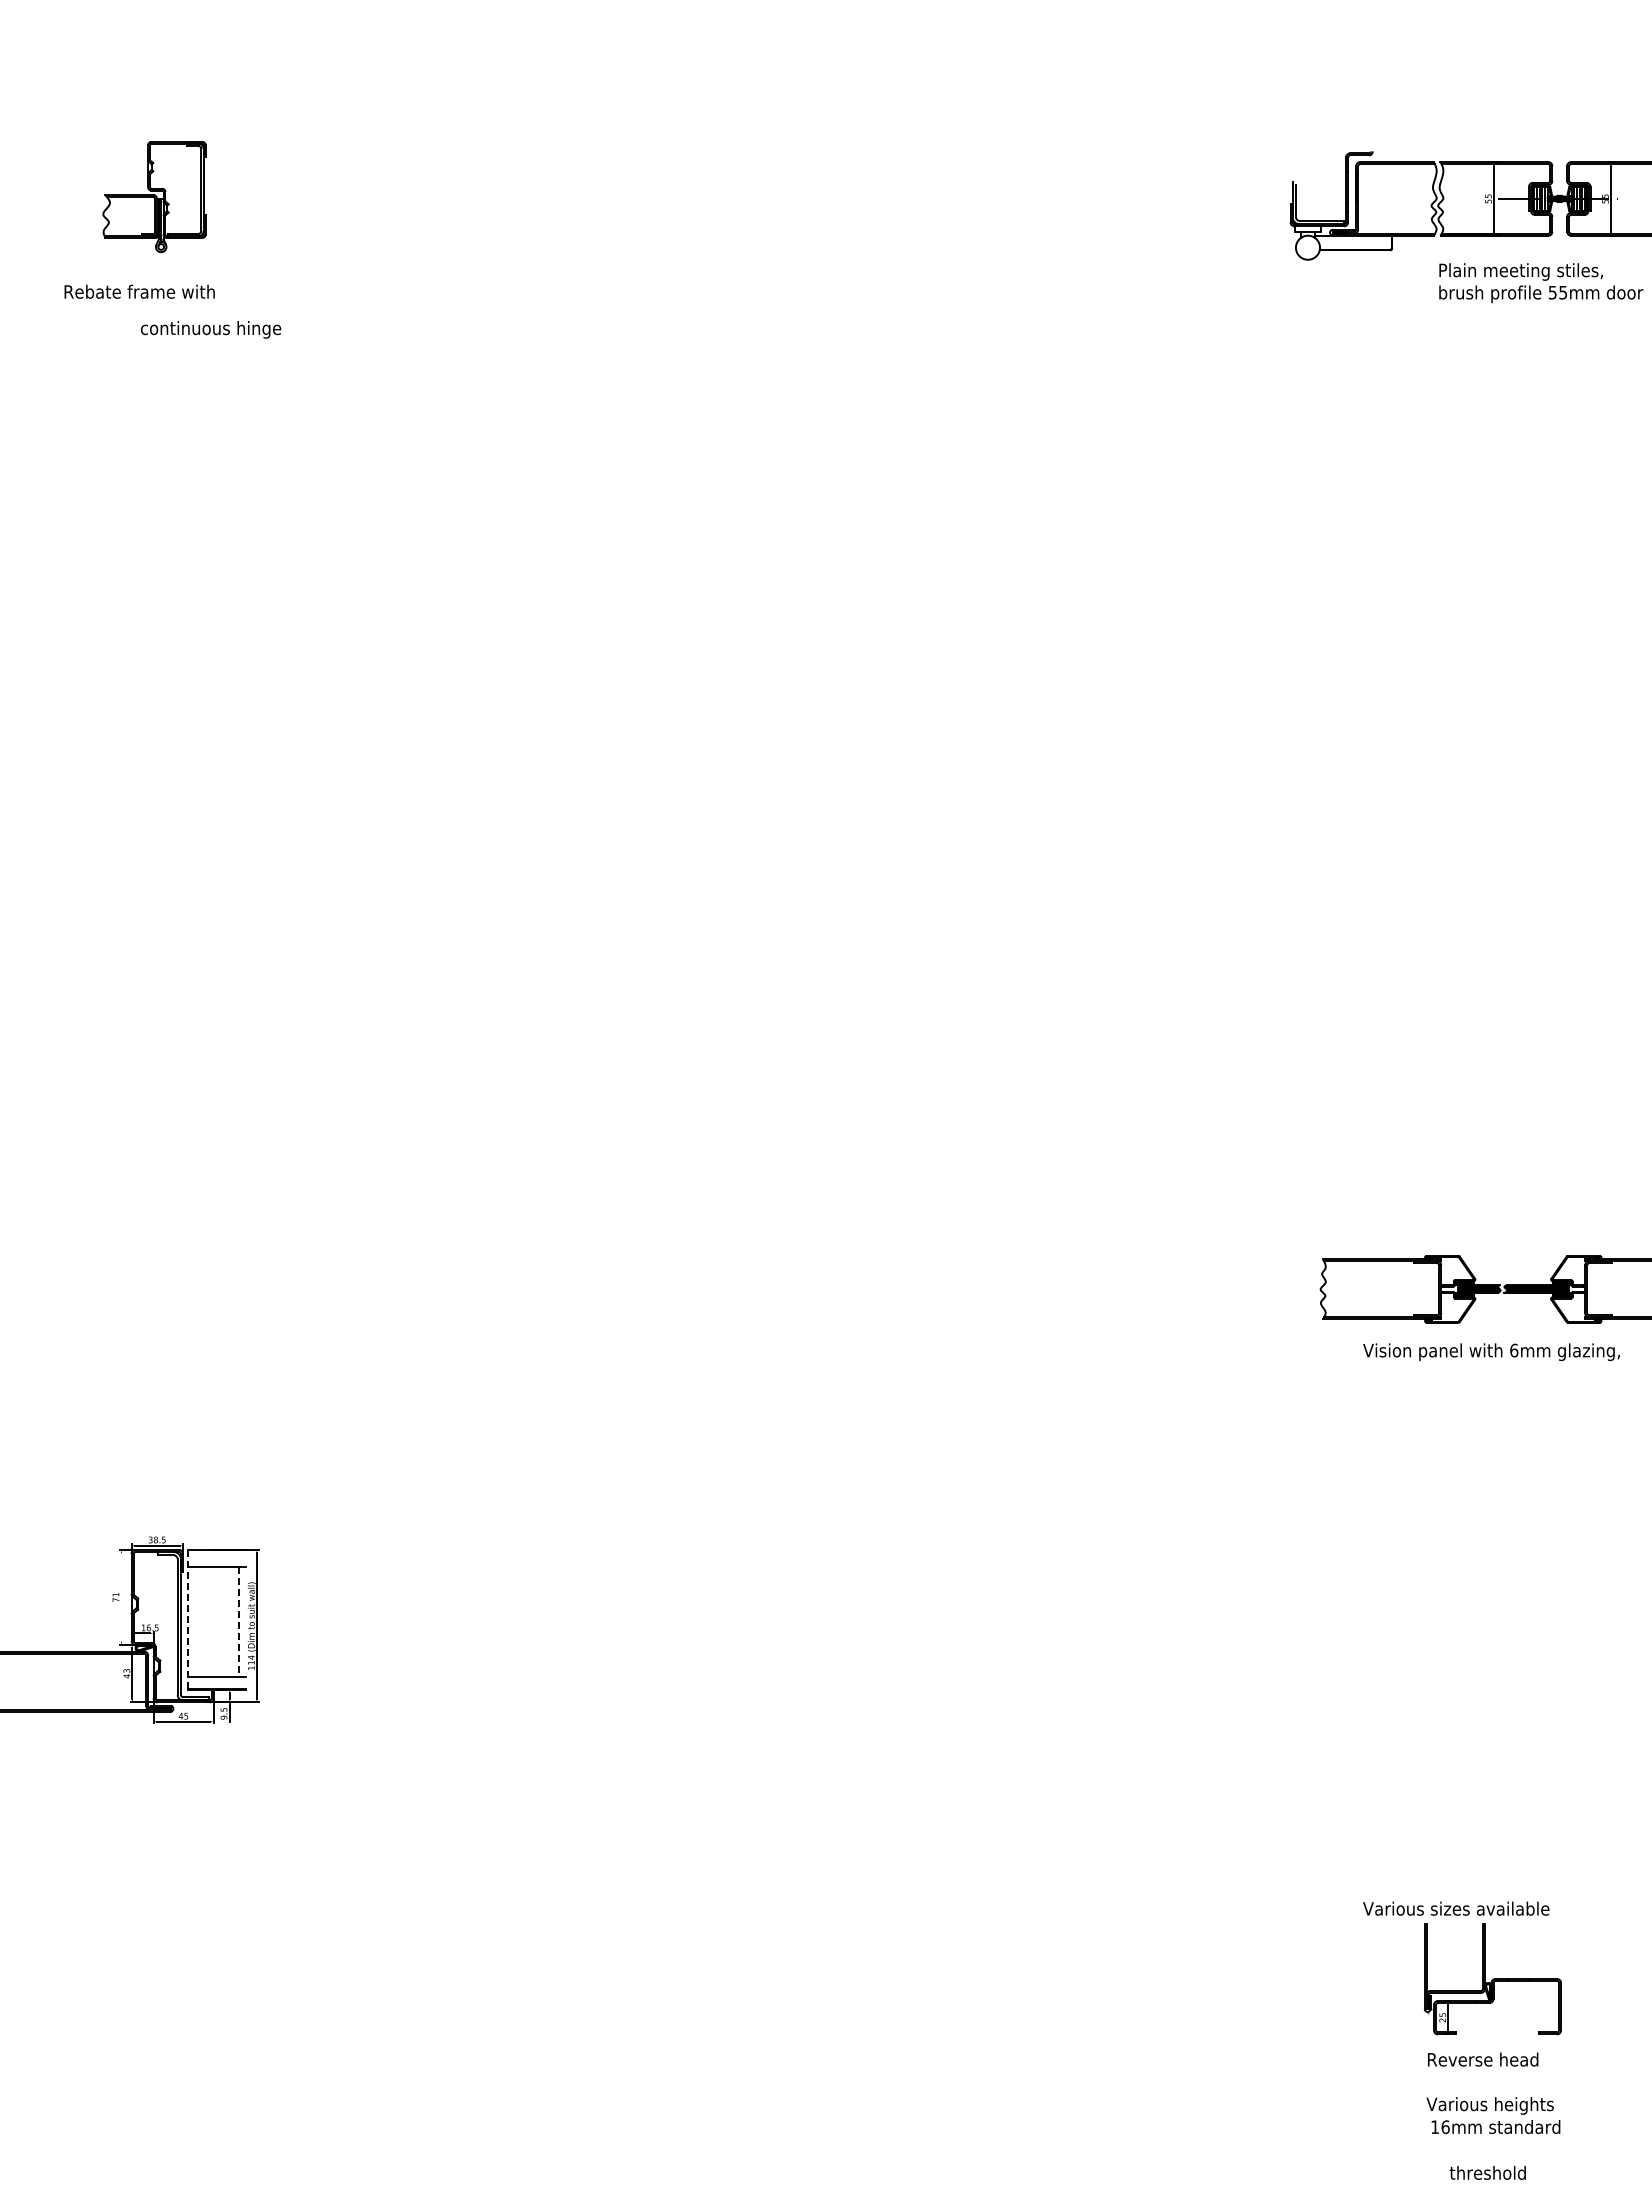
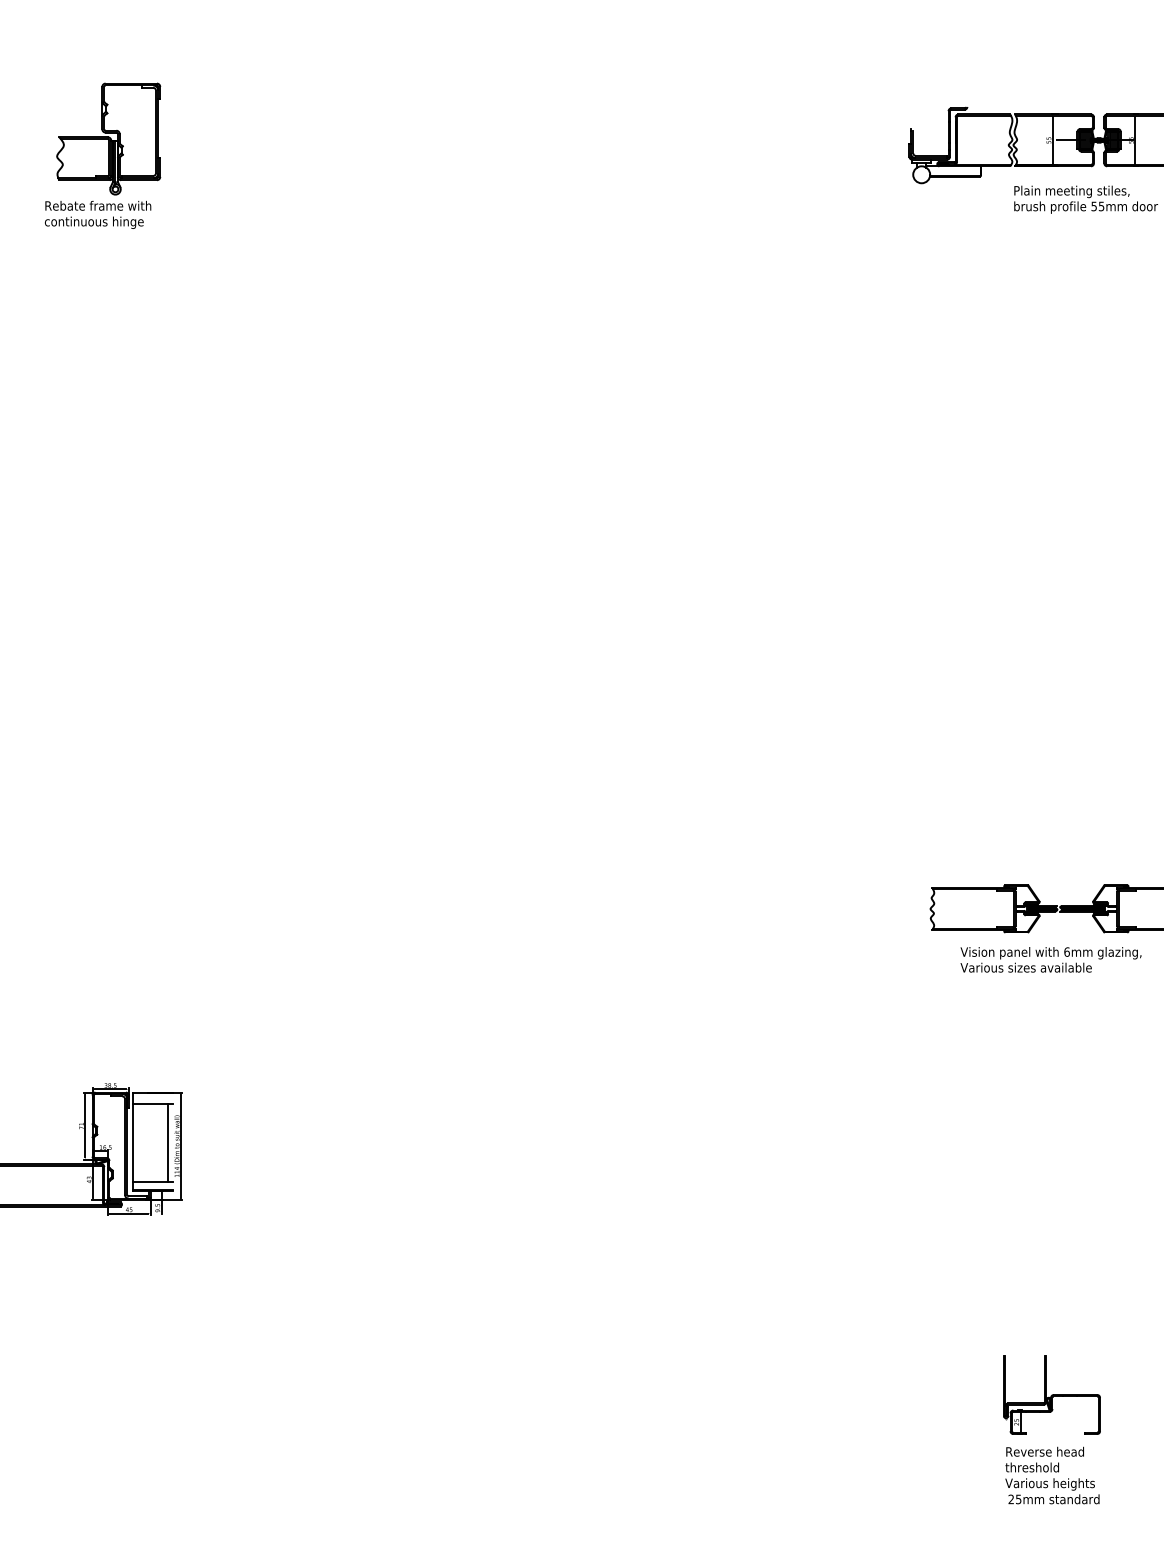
part: (154, 196) -> (108, 138), size x1.43
text: (211, 329) -> (94, 222), moved
line: (121, 1597) -> (85, 1126), added
line: (188, 1619) -> (132, 1141), dashed -> solid
line: (239, 1622) -> (168, 1143), dashed -> solid
text: (1456, 1908) -> (1026, 967), moved
text: (1440, 2127) -> (1015, 1499), 16mm -> 25mm
text: (1487, 2172) -> (1032, 1467), moved

